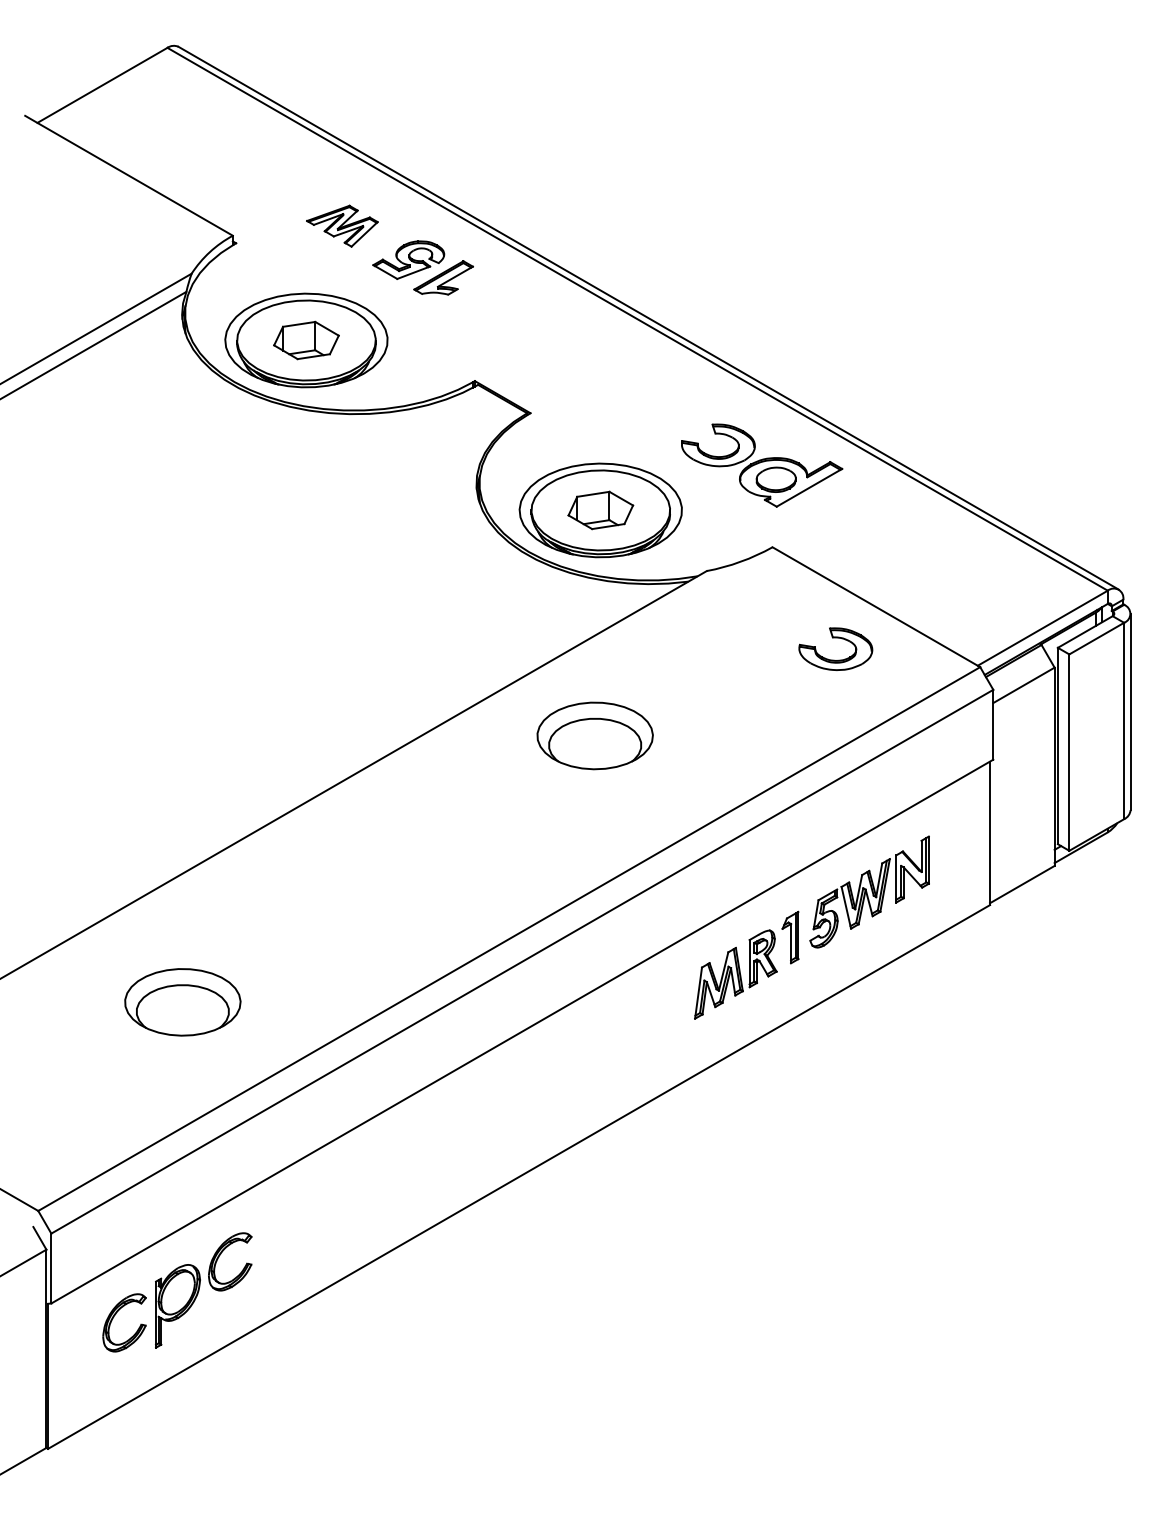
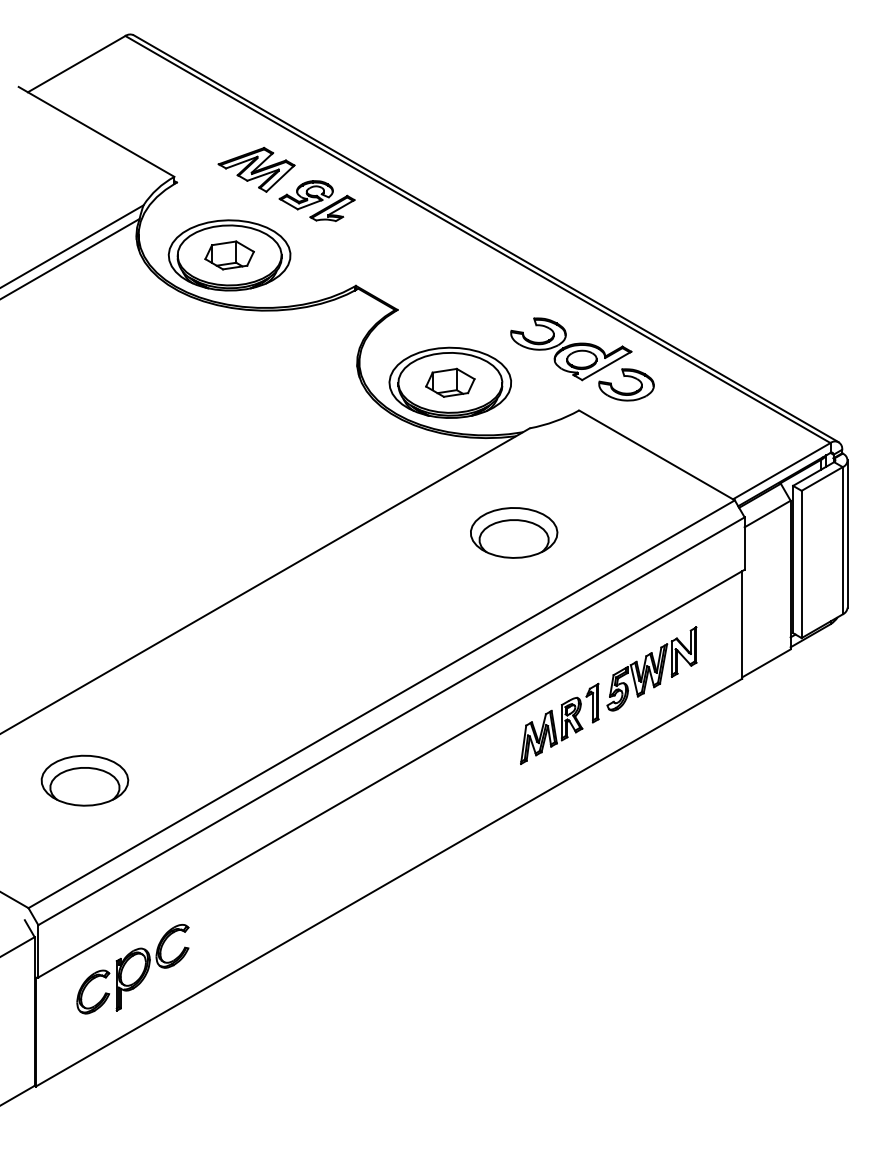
part: (342, 225) -> (256, 169), size x1.43
part: (838, 639) -> (628, 377), moved
part: (595, 735) -> (514, 532), moved
part: (182, 1002) -> (84, 780), moved

